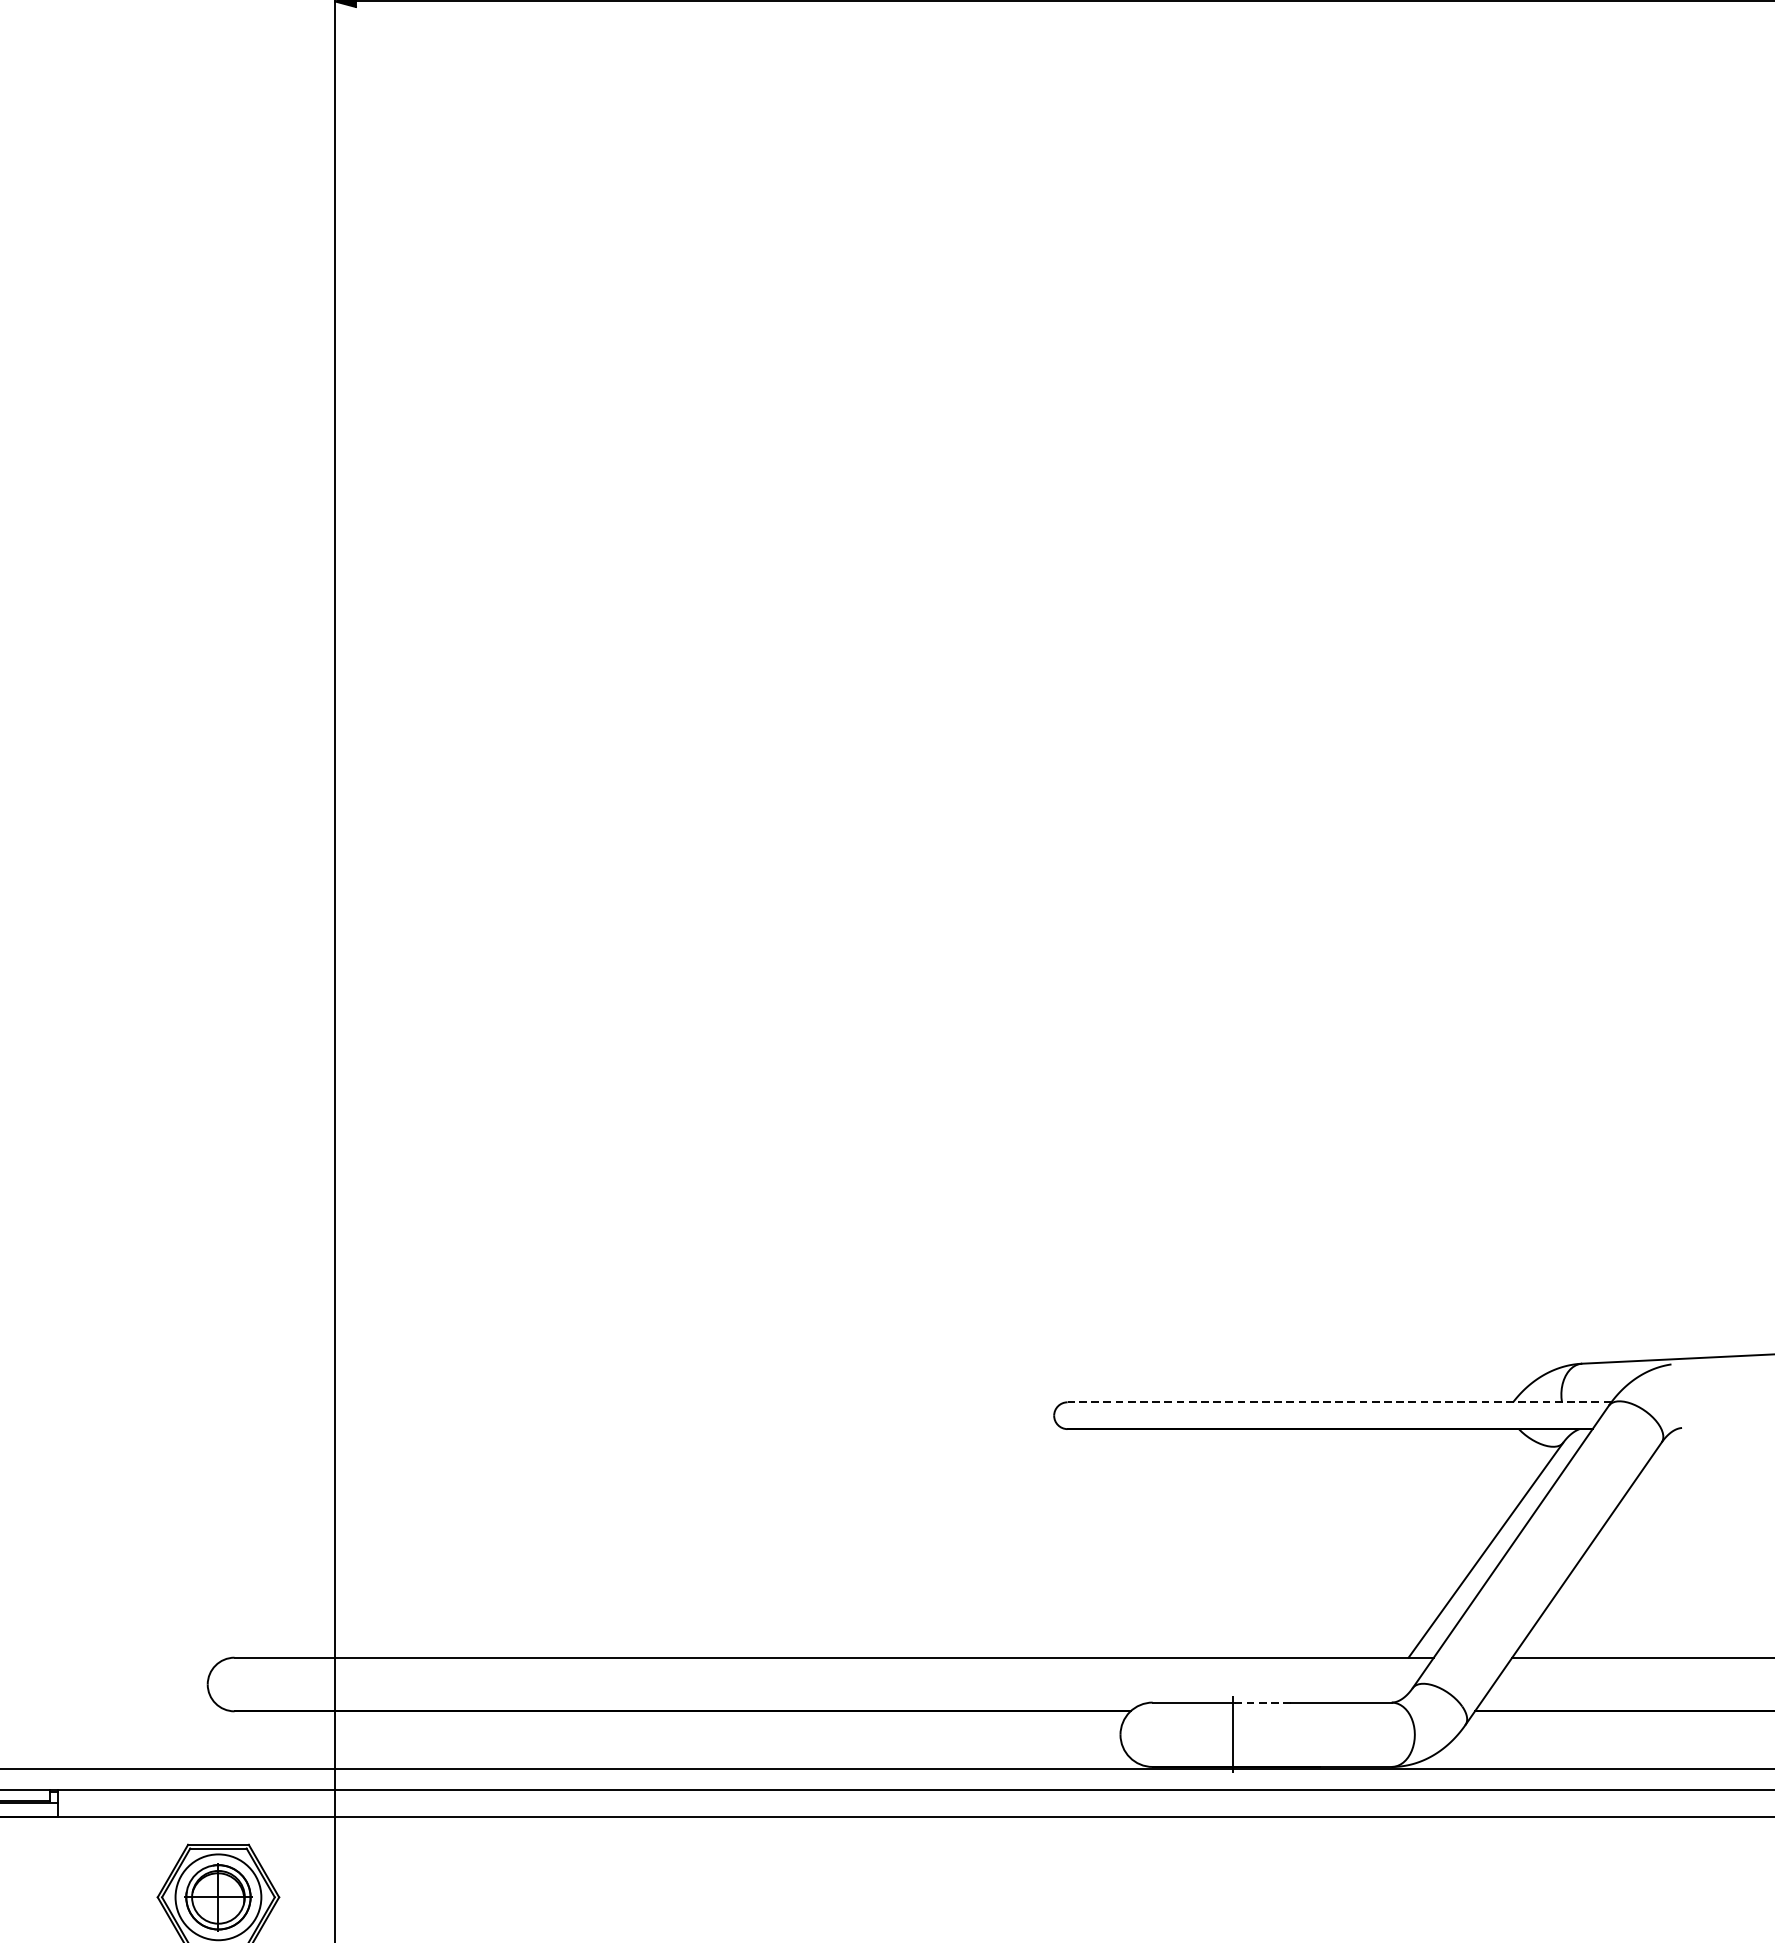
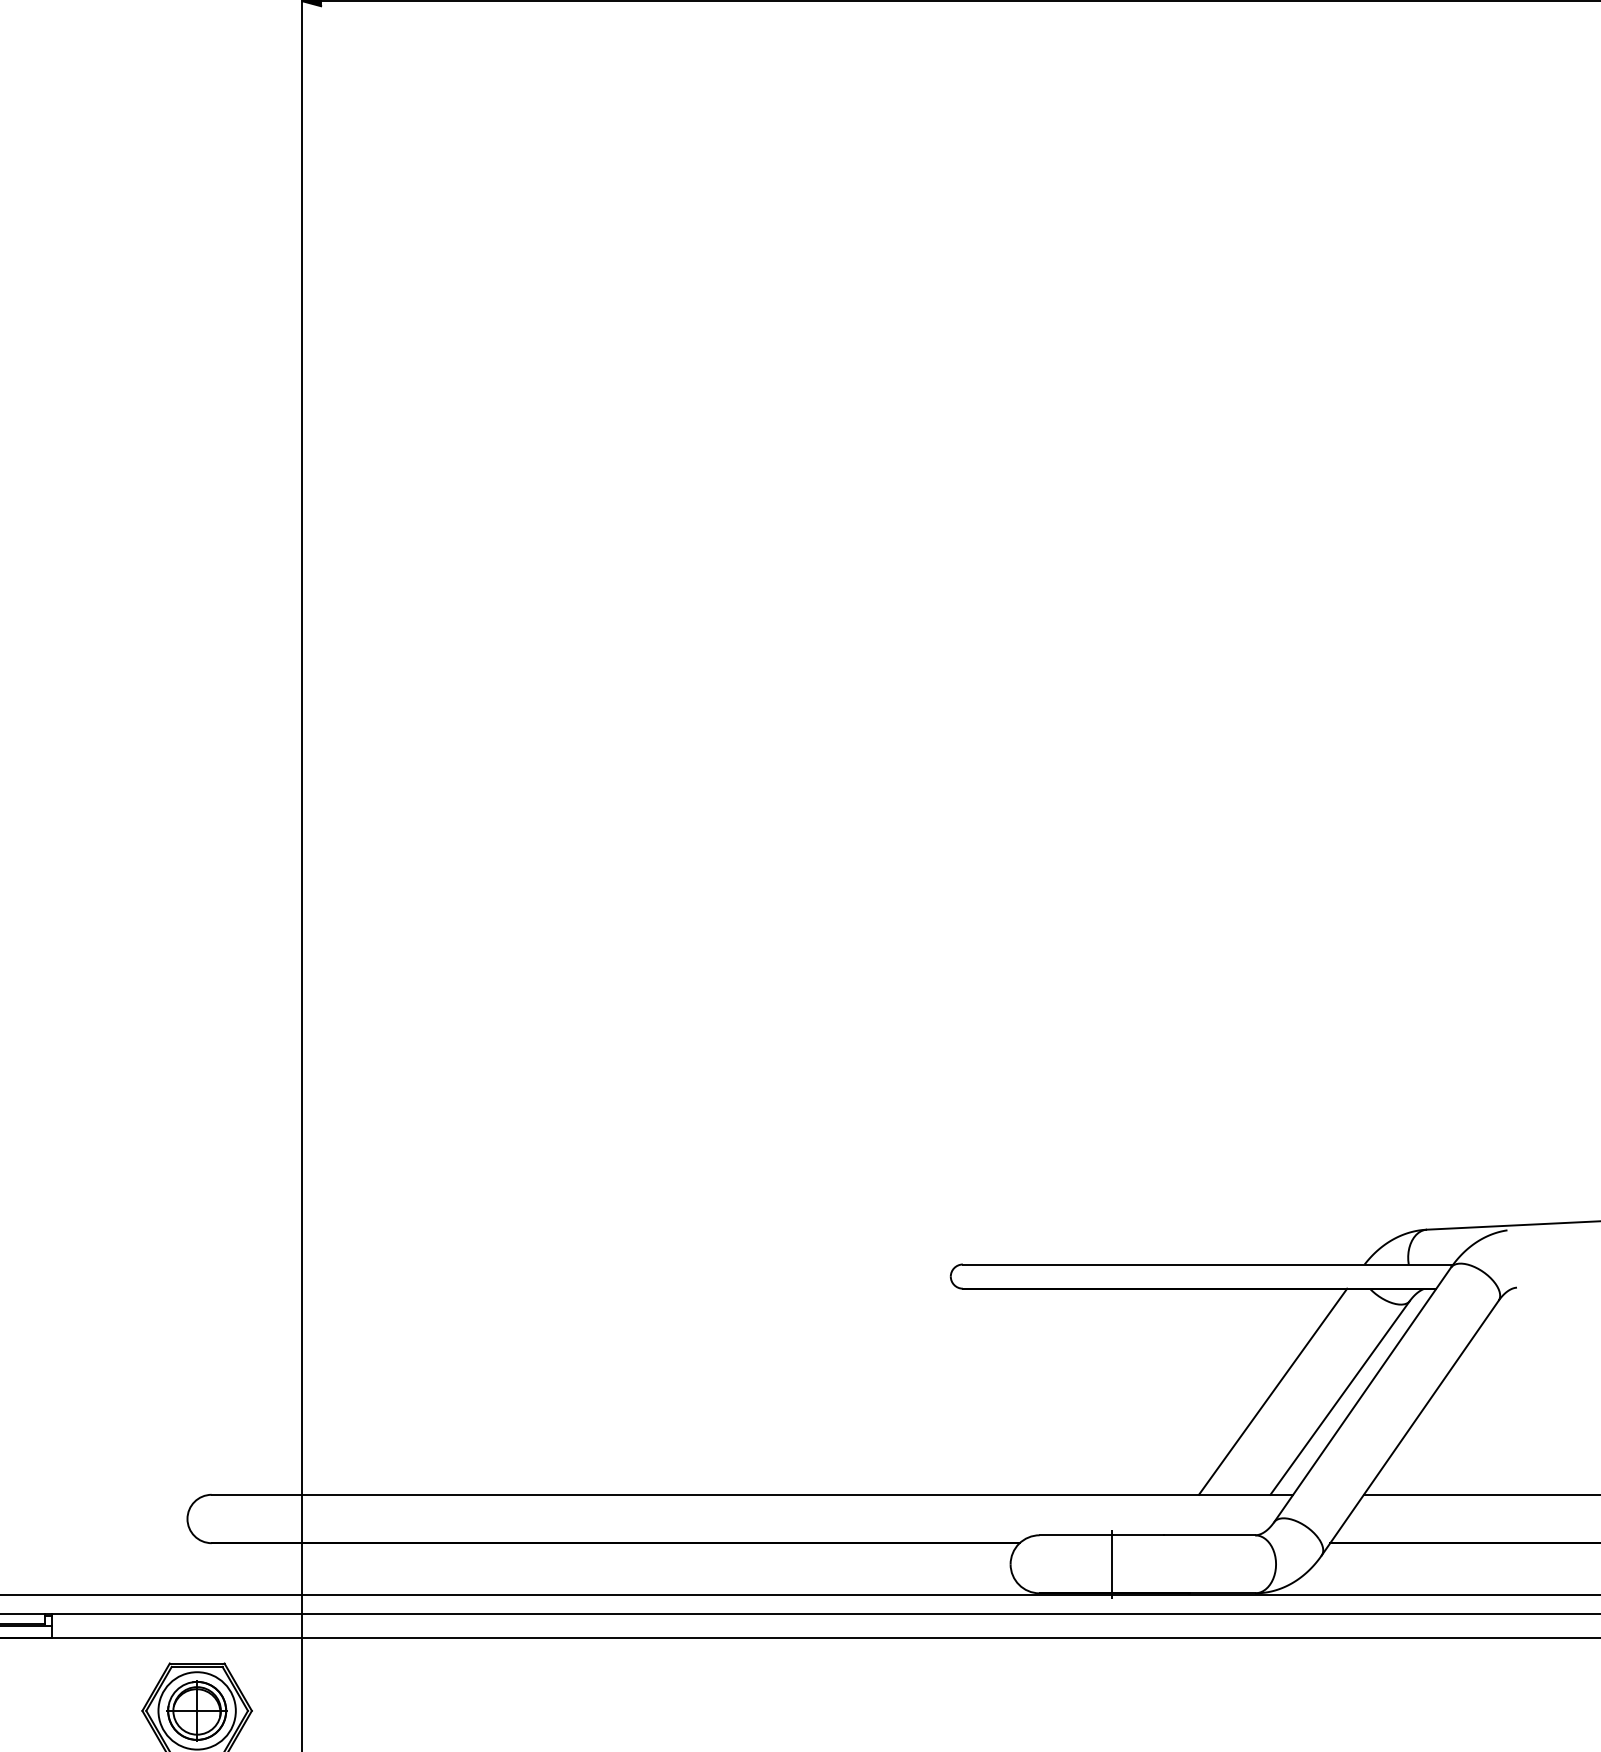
line: (1339, 1402) -> (1208, 1264), dashed -> solid
line: (1410, 1543) -> (1272, 1391), added
line: (1262, 1702) -> (1138, 1535), dashed -> solid

